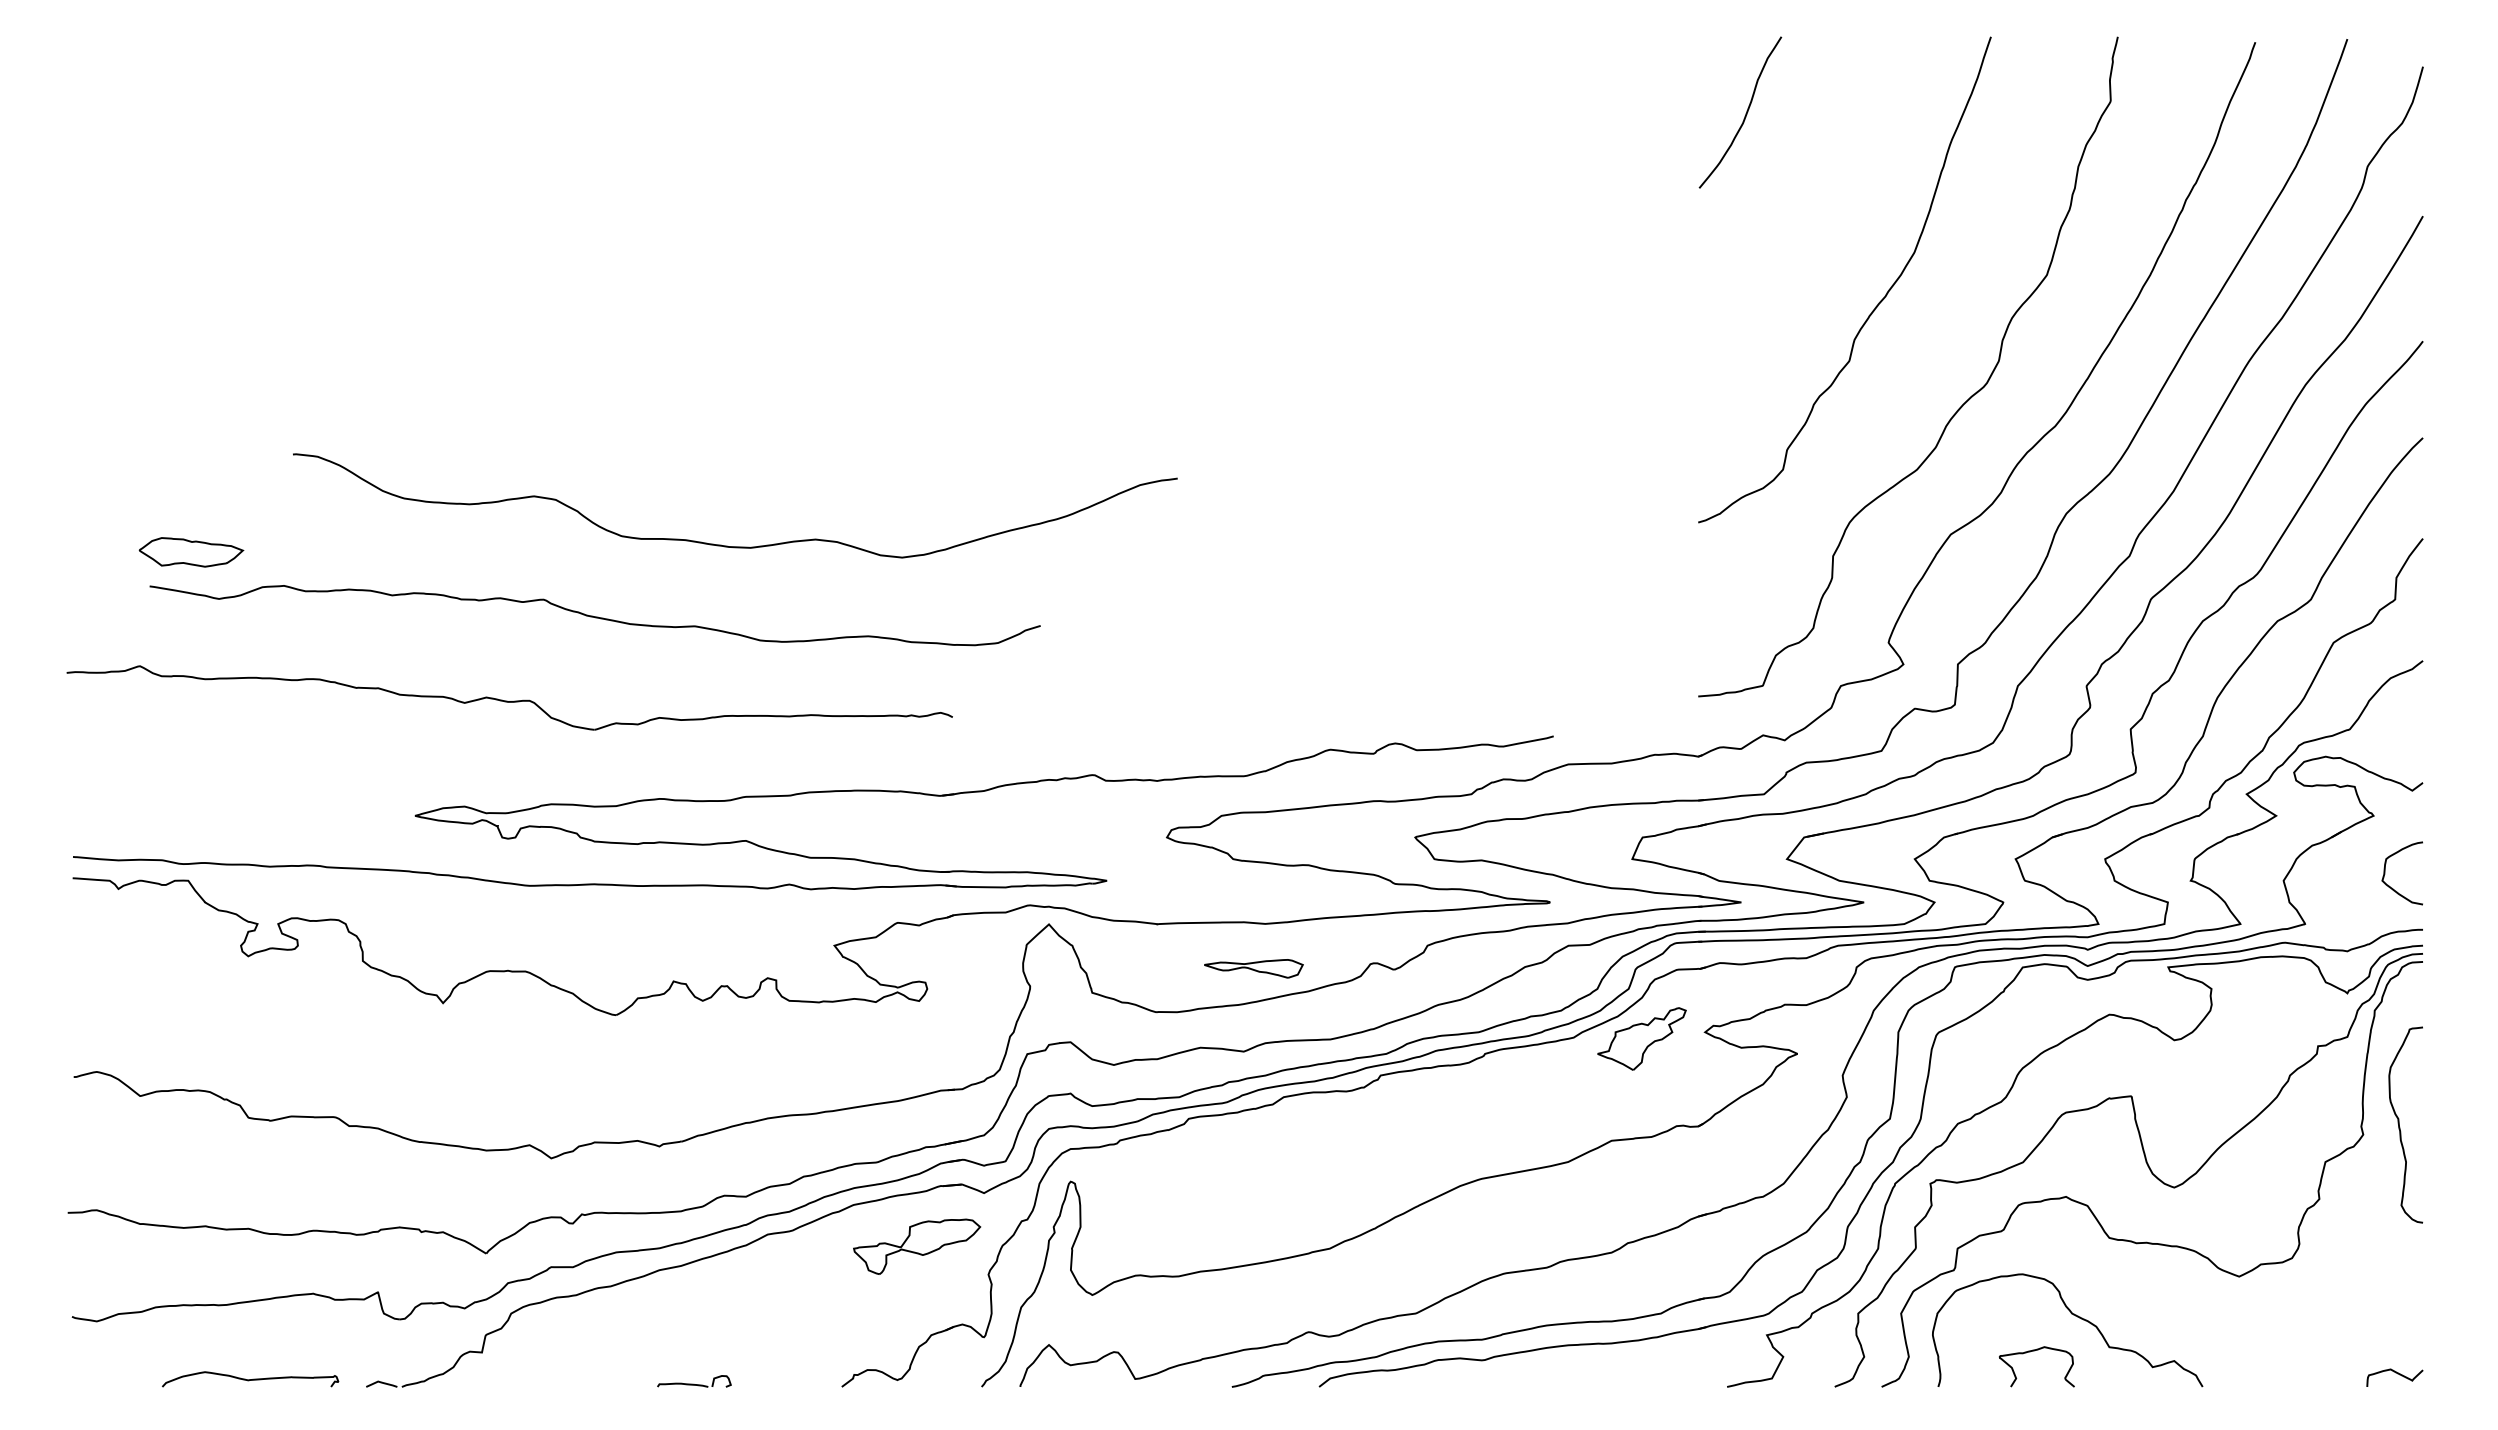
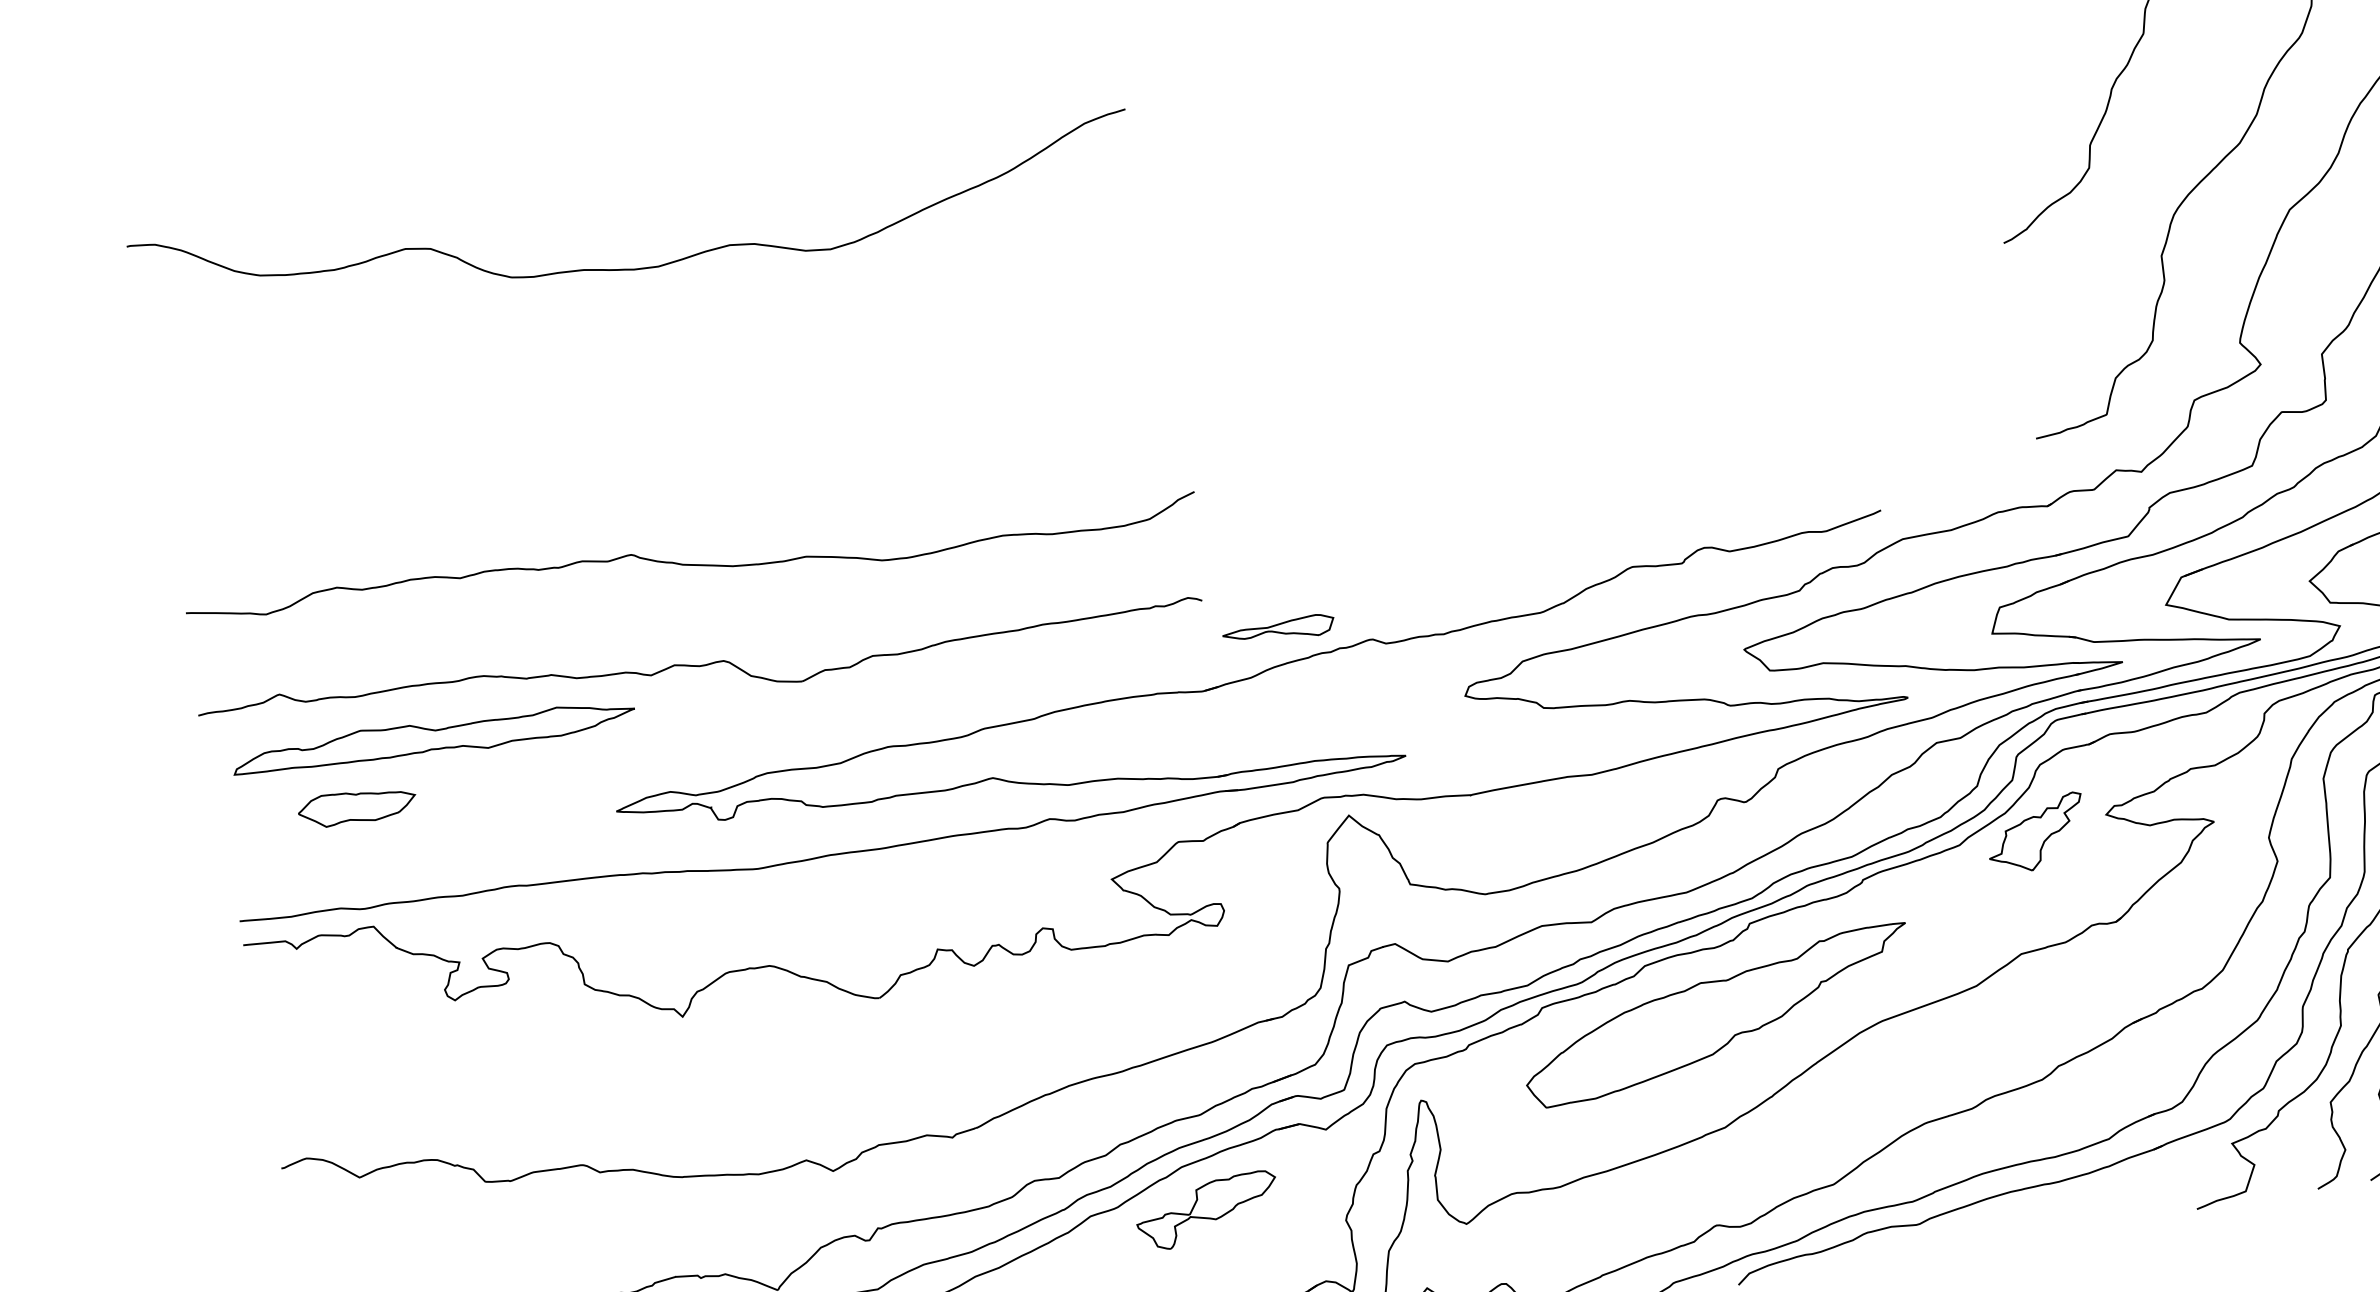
curve: (727, 545) -> (631, 268), moved
part: (191, 552) -> (357, 806), moved
curve: (594, 616) -> (691, 564), moved
part: (266, 725) -> (432, 737), added
part: (1253, 968) -> (1278, 631), moved
part: (1339, 1150) -> (1717, 1015), added
part: (917, 1246) -> (1208, 1210), moved

